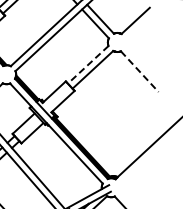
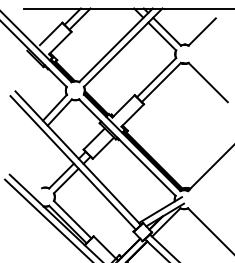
line: (88, 64) -> (156, 77), dashed -> solid
line: (140, 71) -> (208, 82), dashed -> solid

